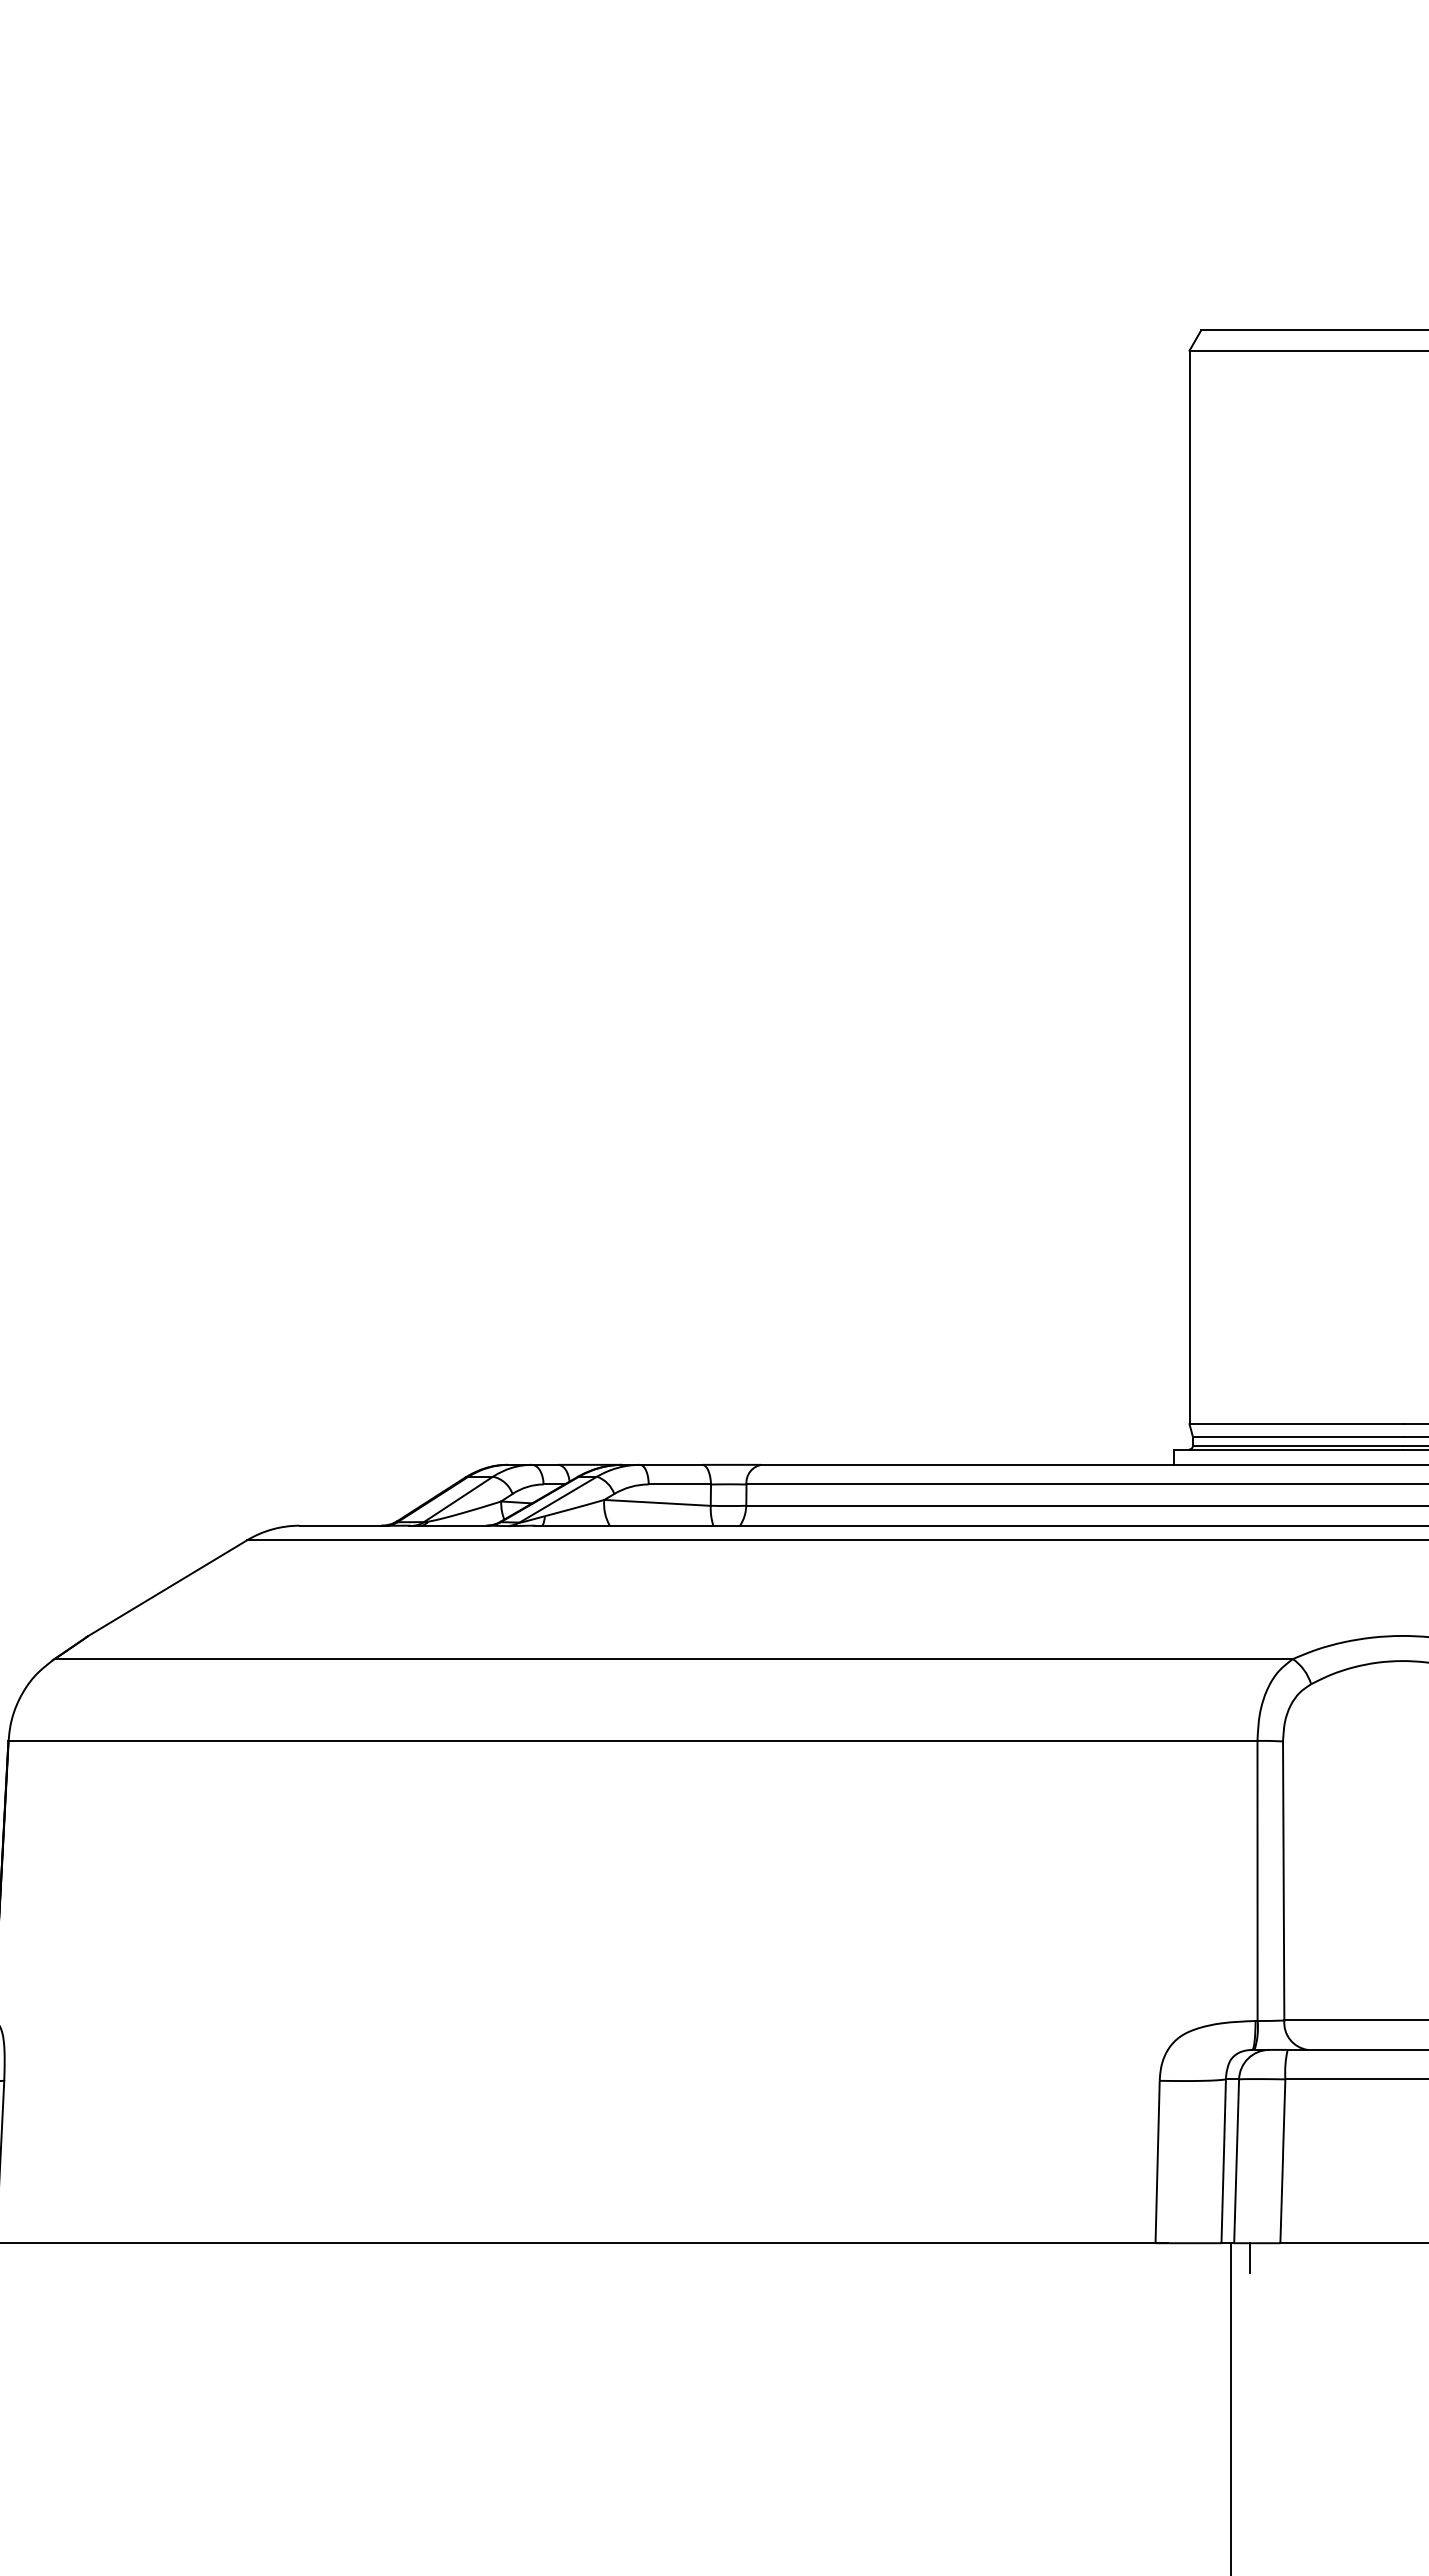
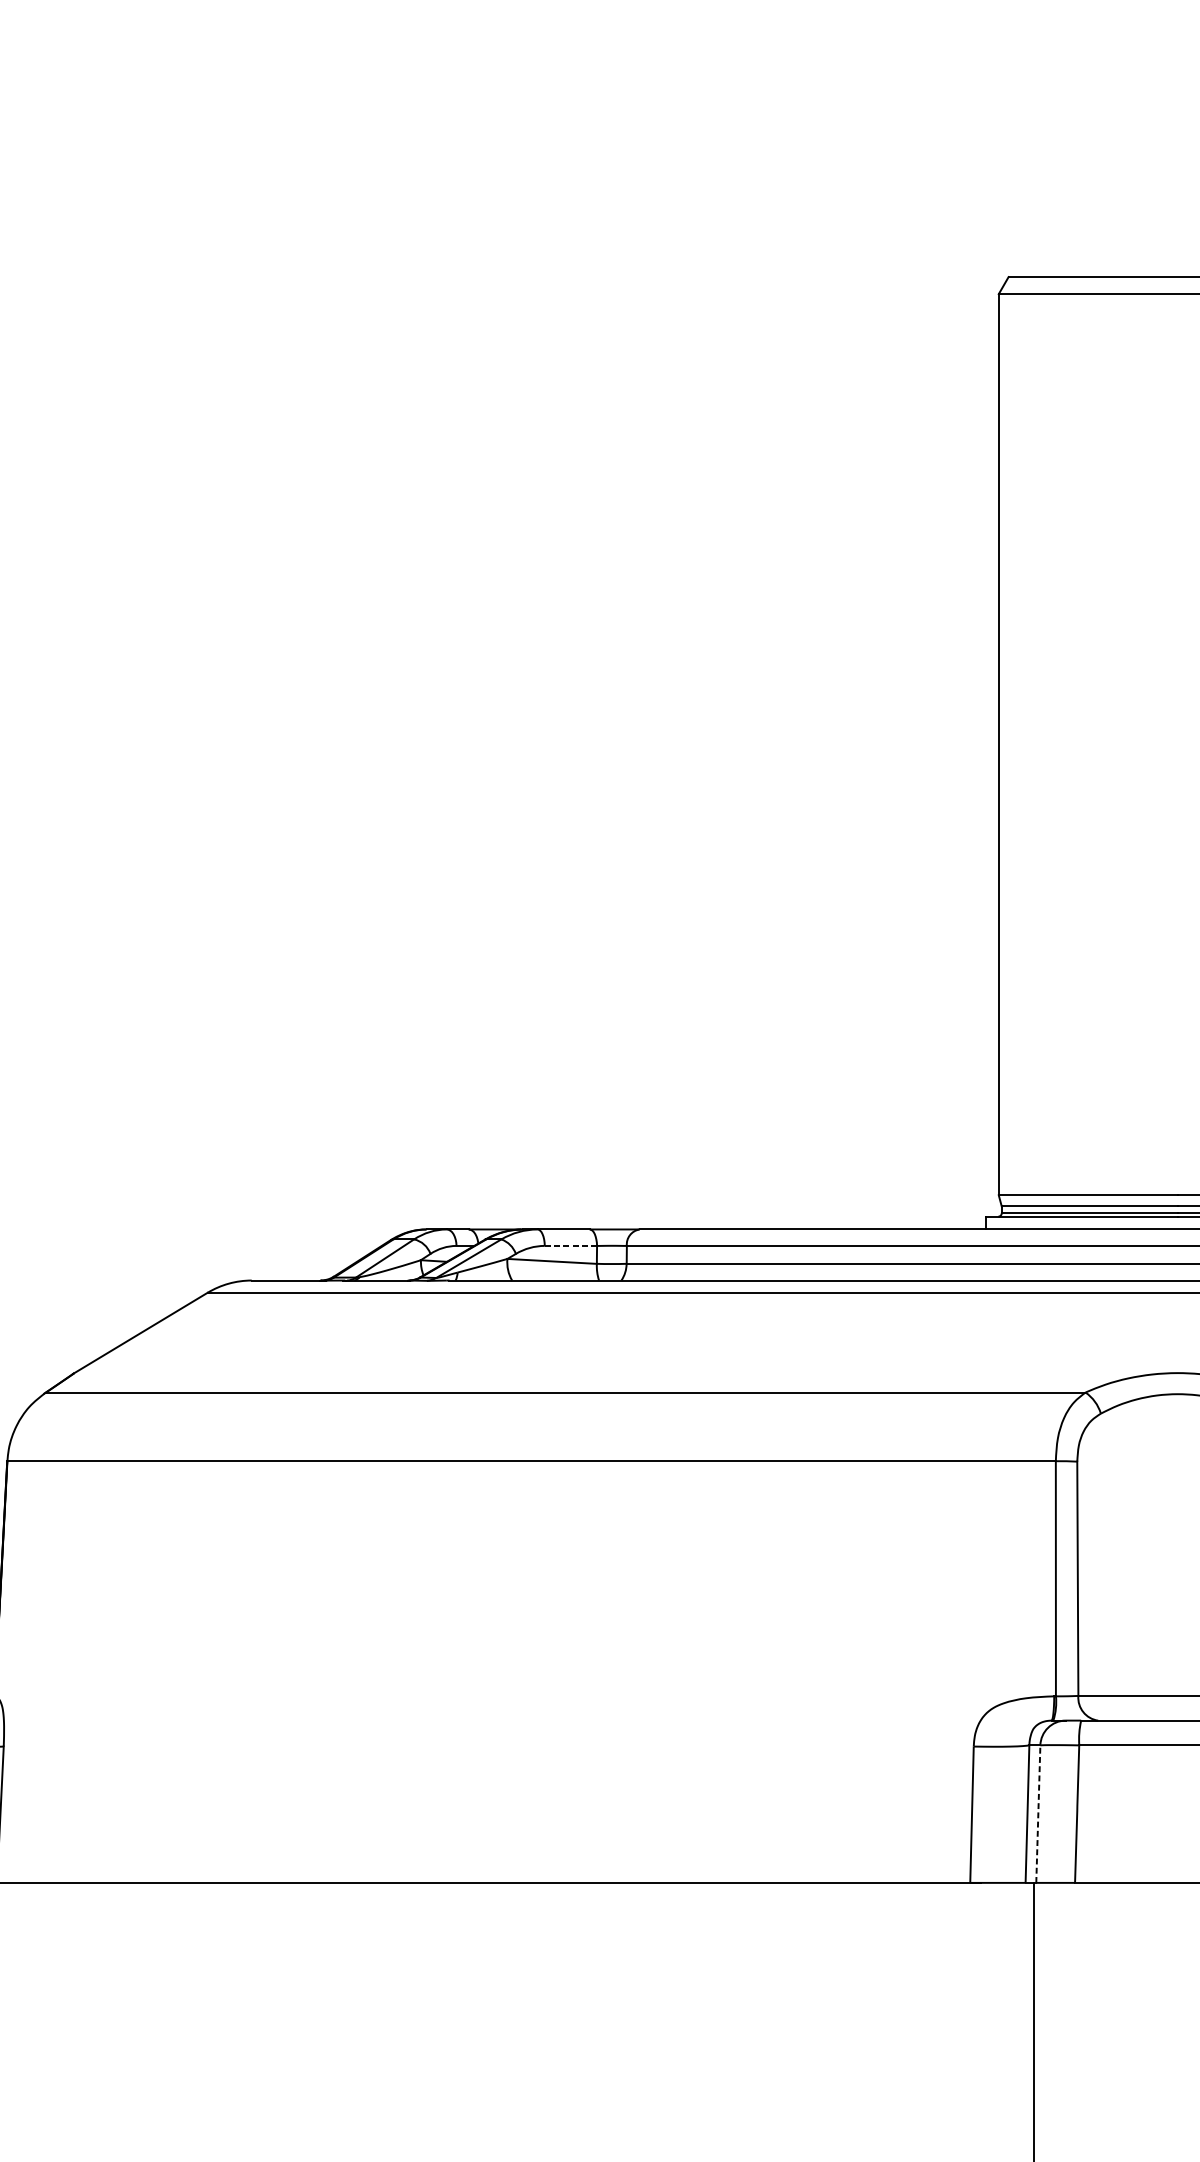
line: (679, 1484) -> (570, 1245), solid -> dashed
line: (1236, 2160) -> (1038, 1813), solid -> dashed
line: (1249, 2258) -> (1049, 1895), removed

